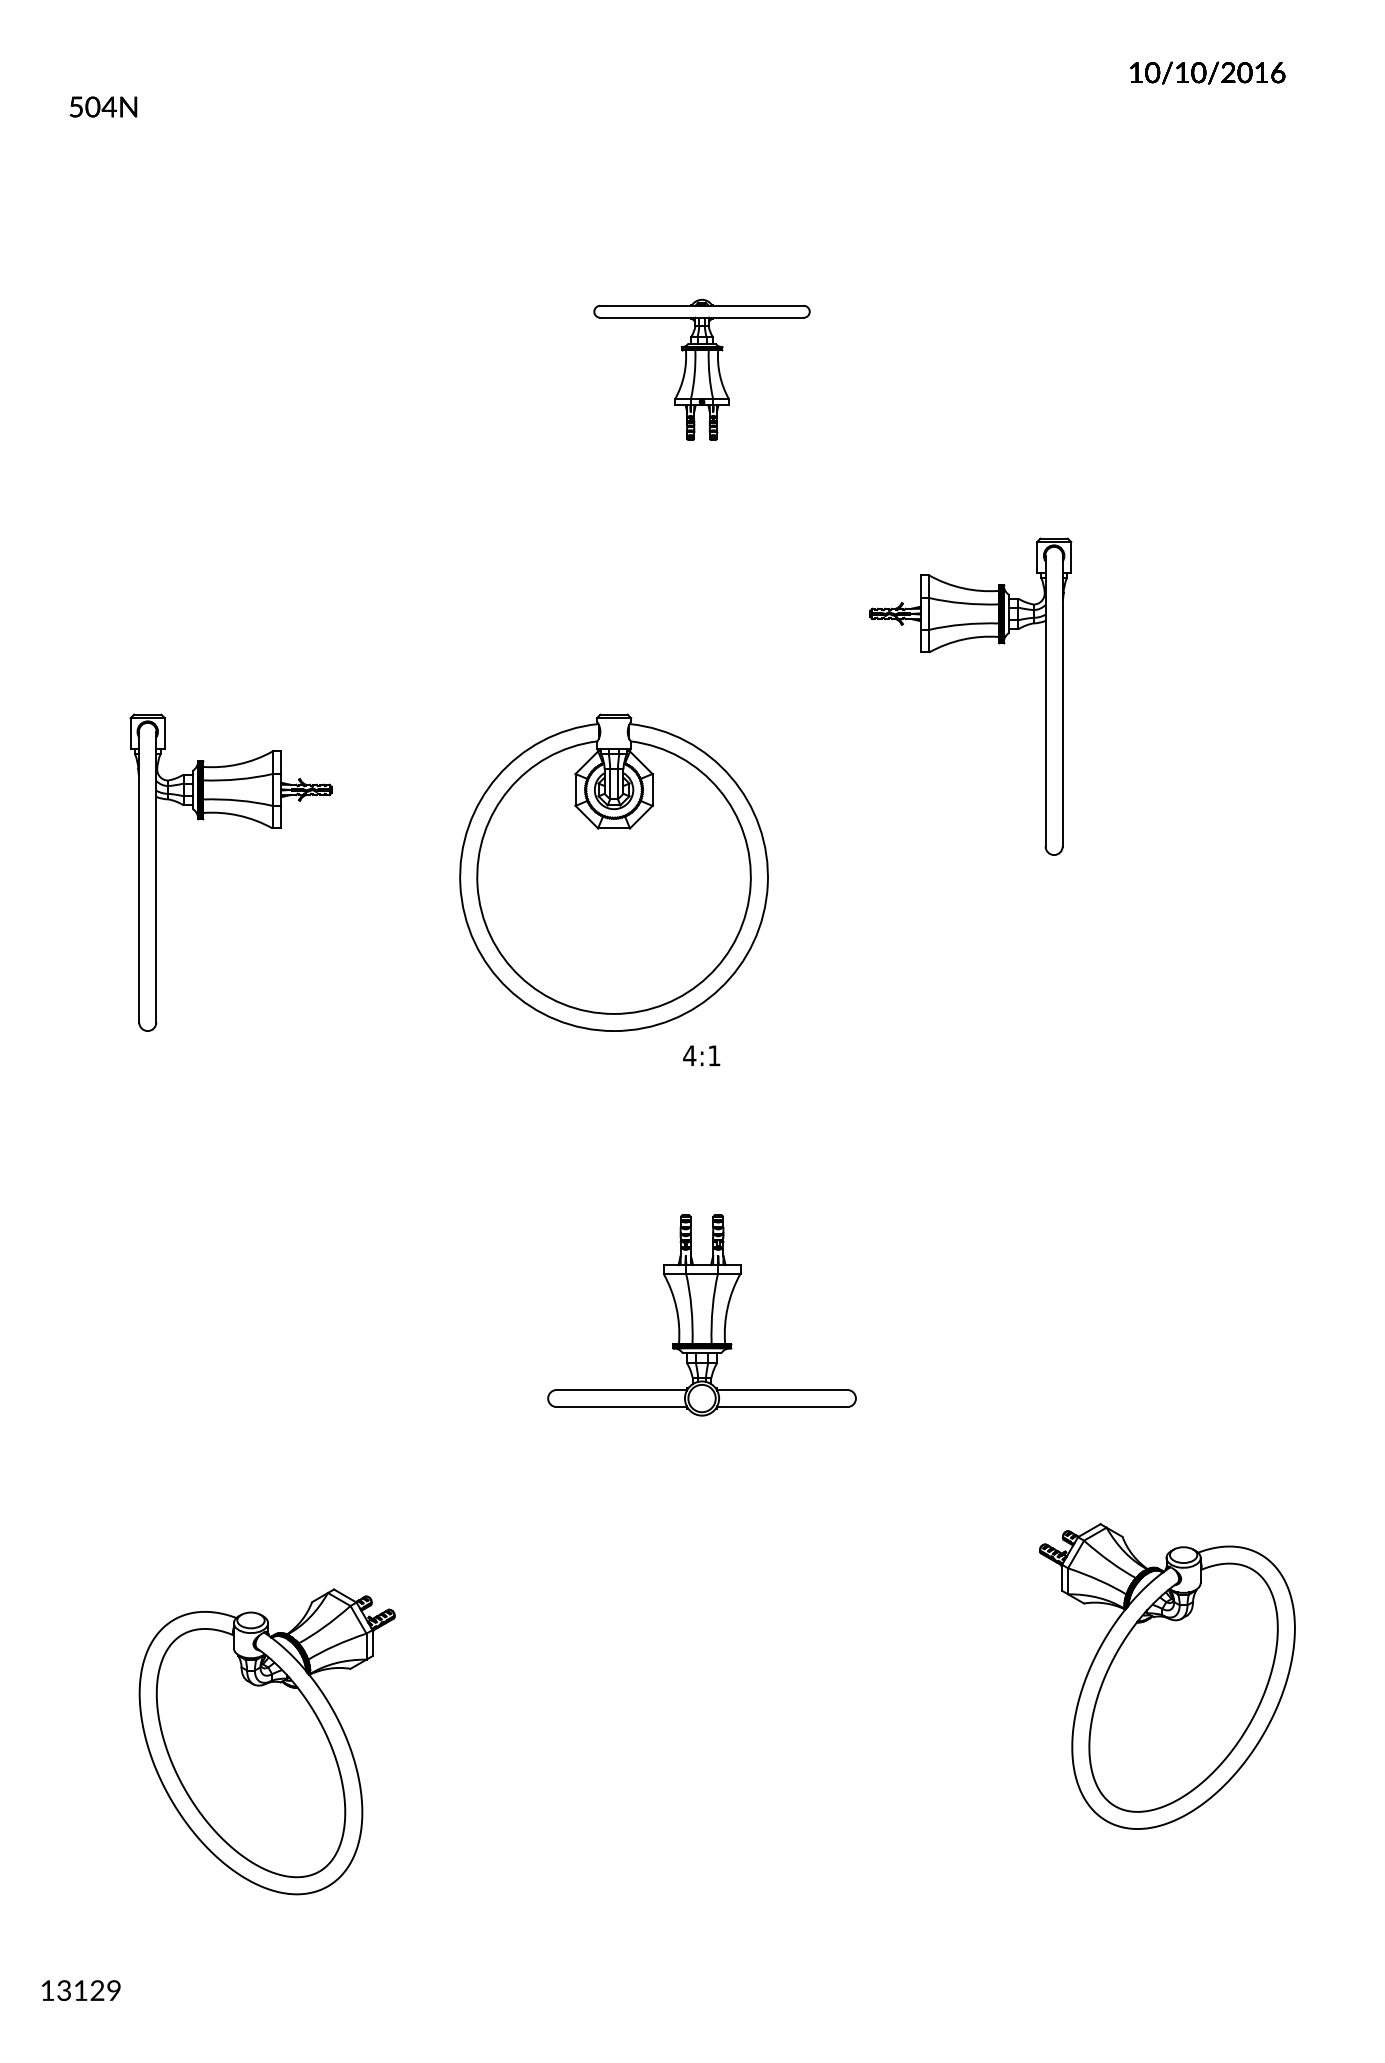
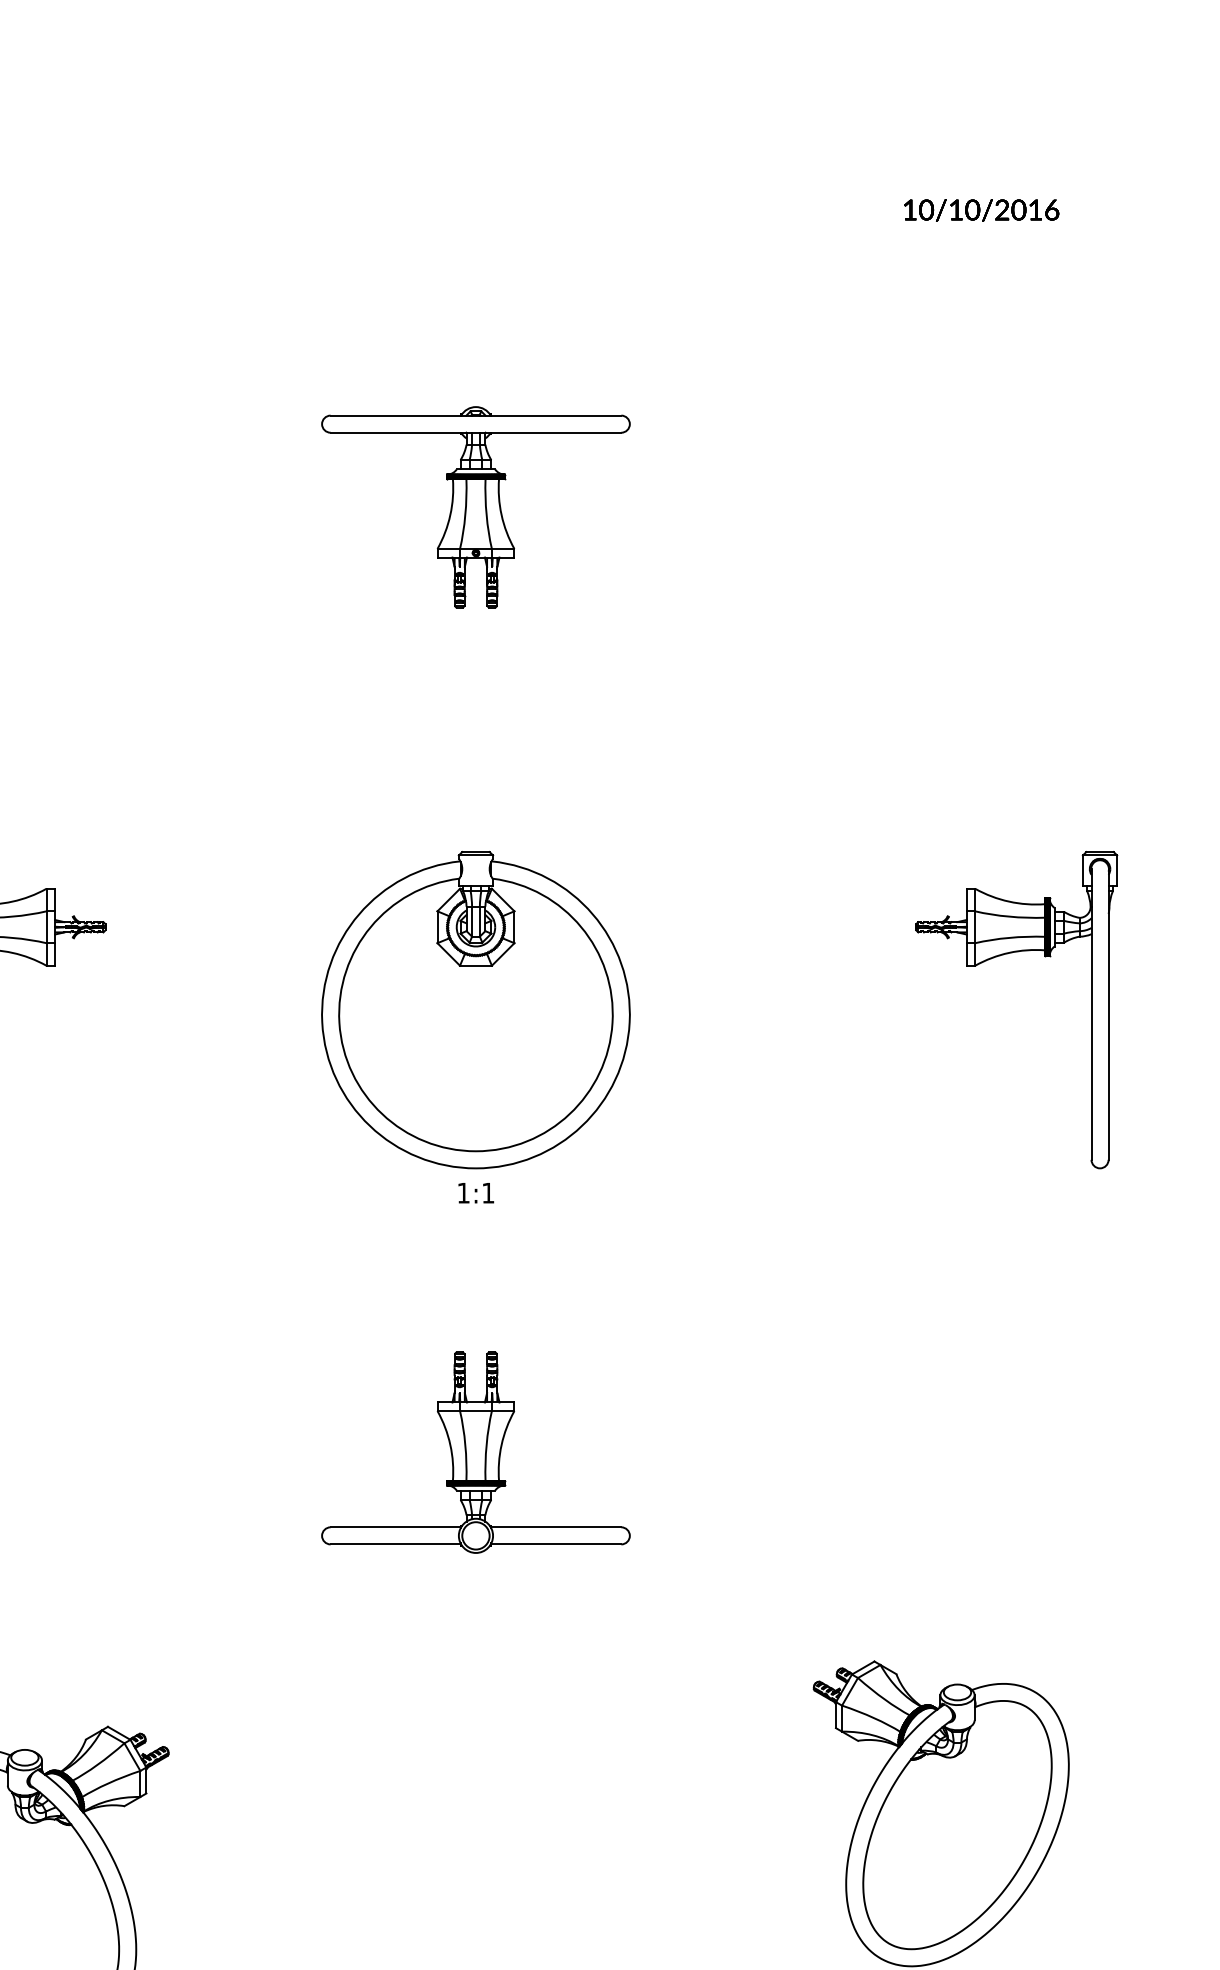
part: (701, 369) -> (475, 506), size x1.43
part: (953, 643) -> (999, 956), moved
part: (613, 872) -> (475, 1009), moved
text: (689, 1055) -> (463, 1192), 4:1 -> 1:1

